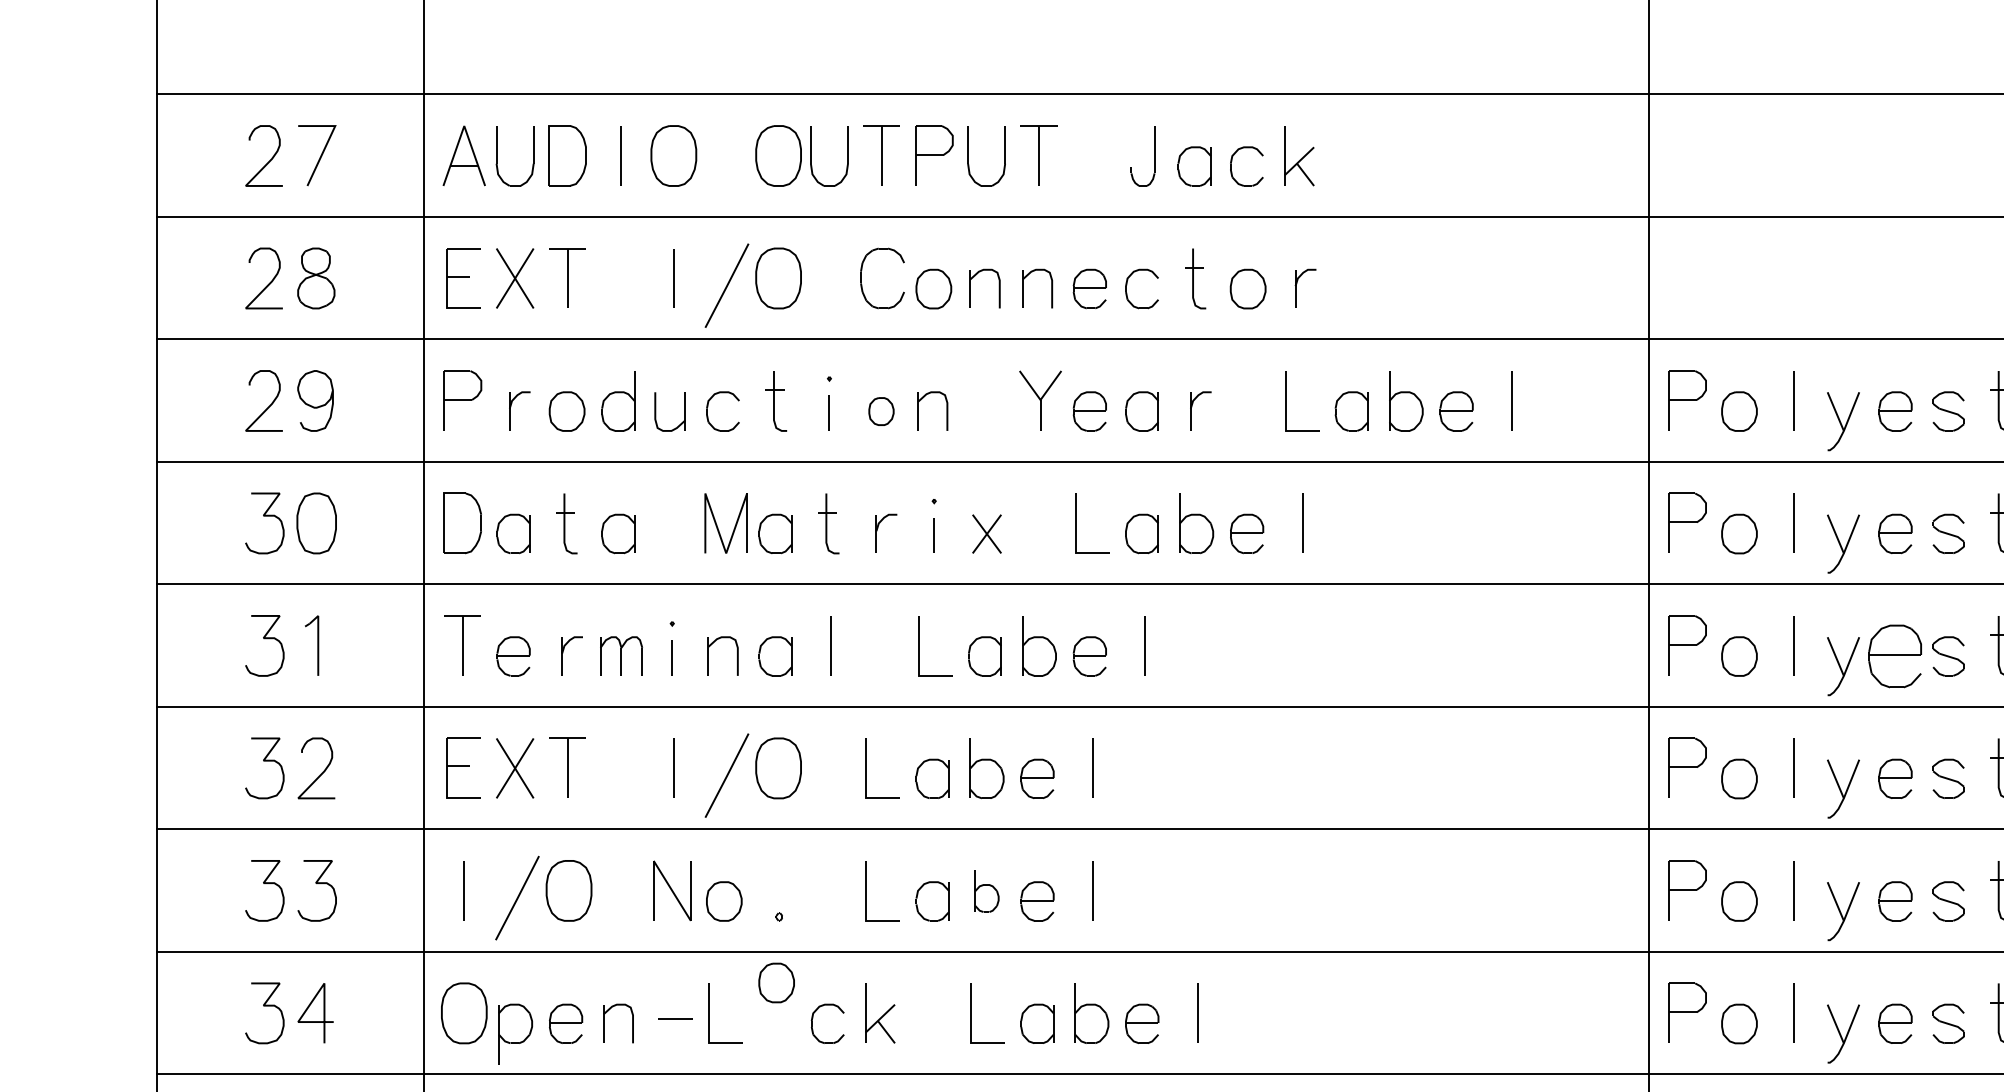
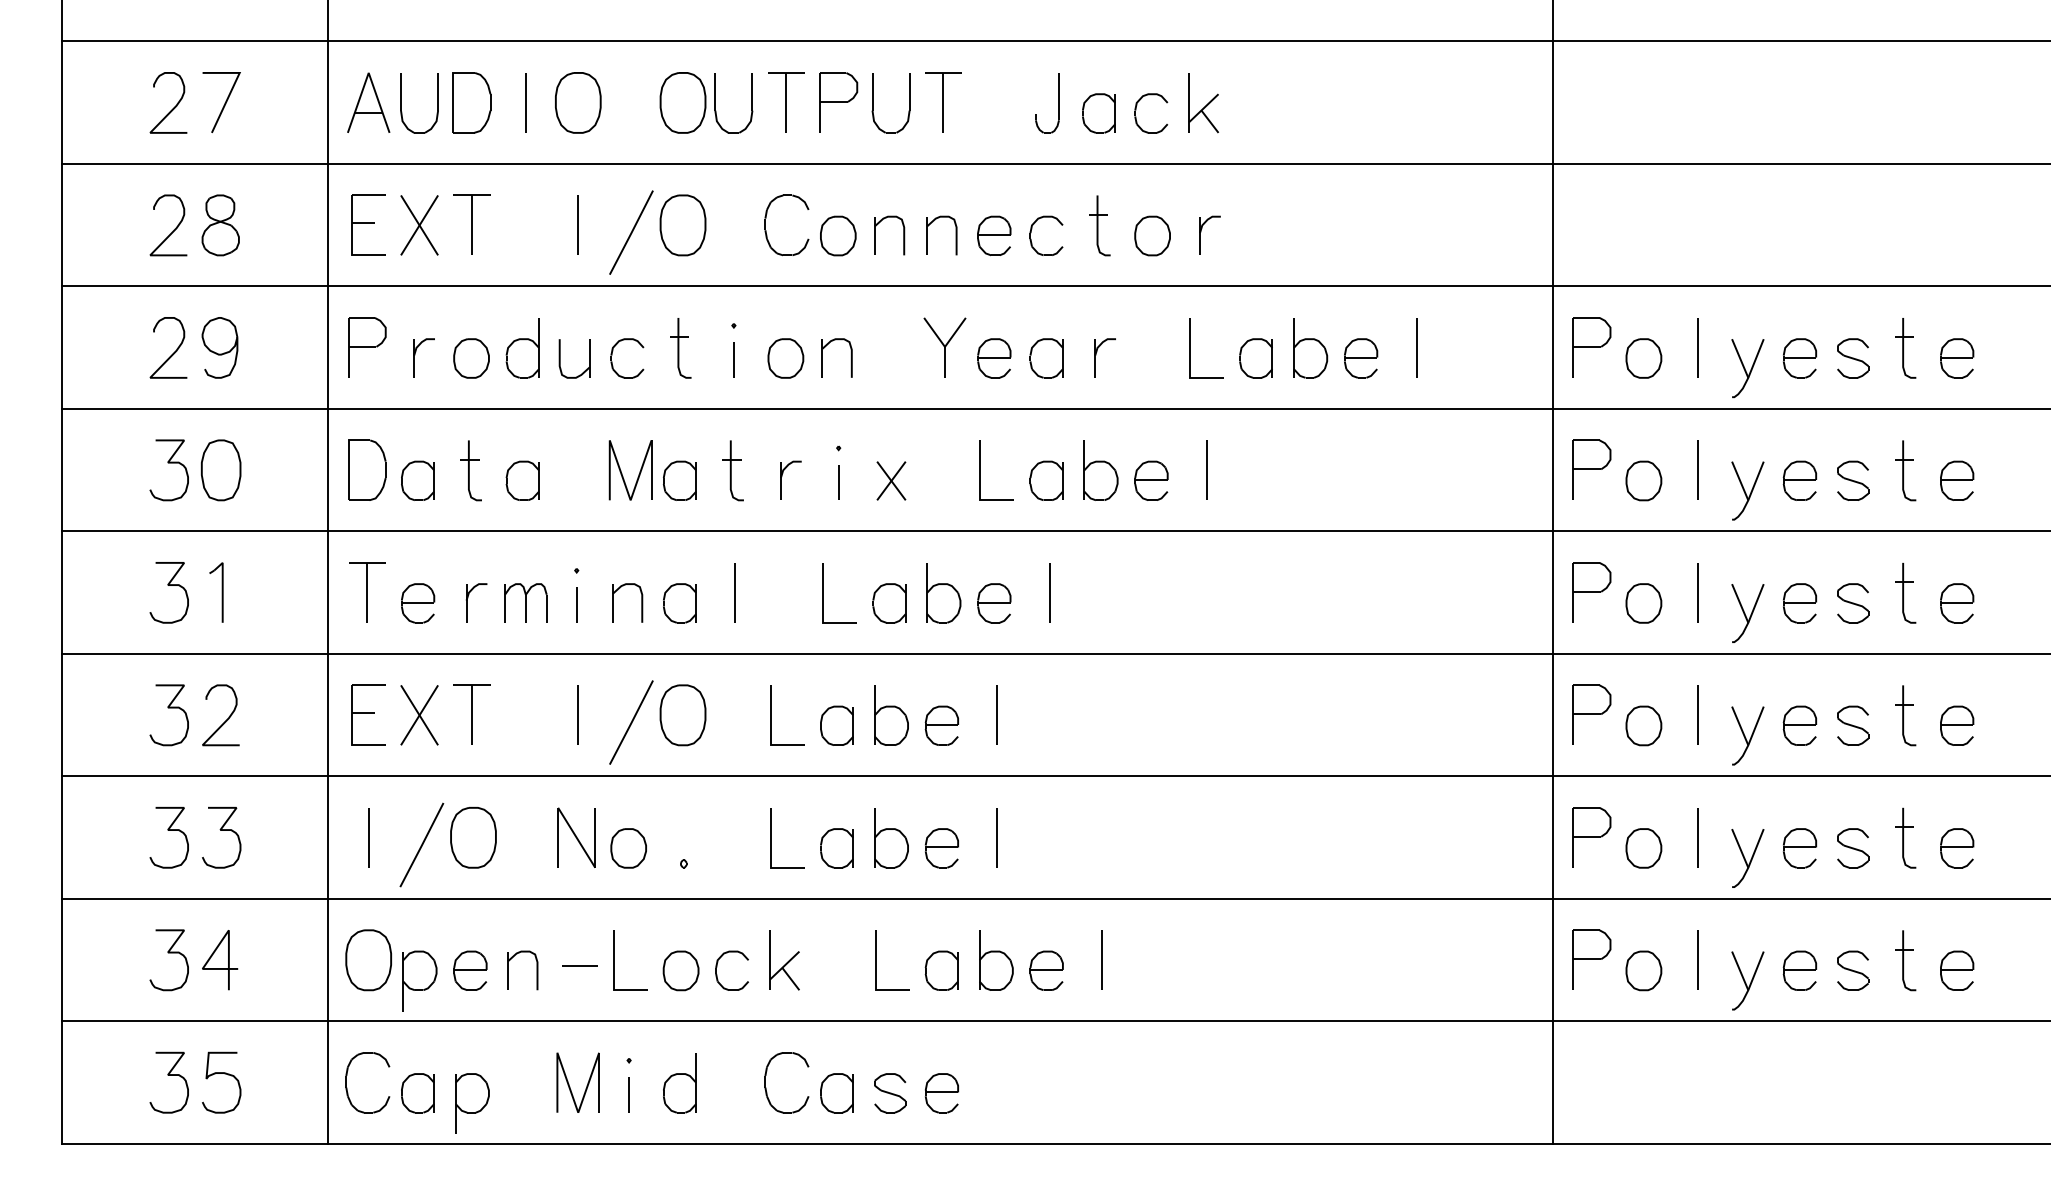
part: (881, 411) -> (785, 358), size x1.43
part: (1896, 656) -> (1800, 603), size x0.62
part: (987, 891) -> (891, 838), size x1.43
part: (776, 982) -> (680, 970), moved

